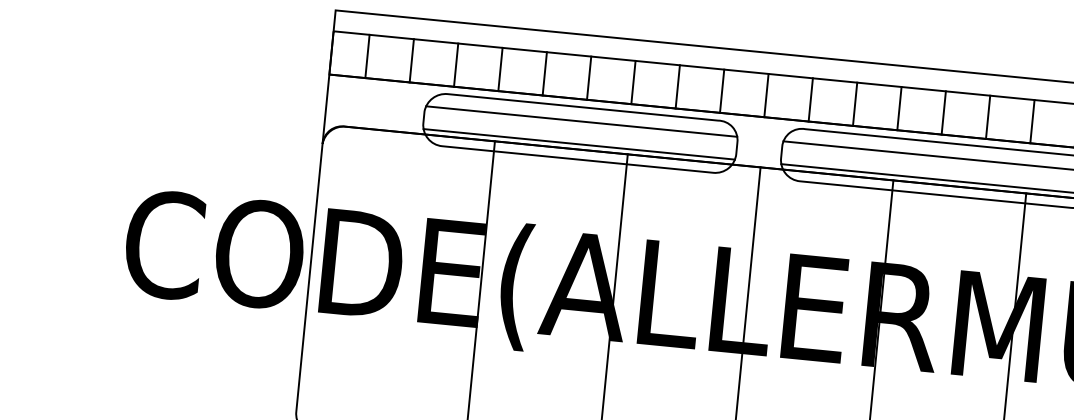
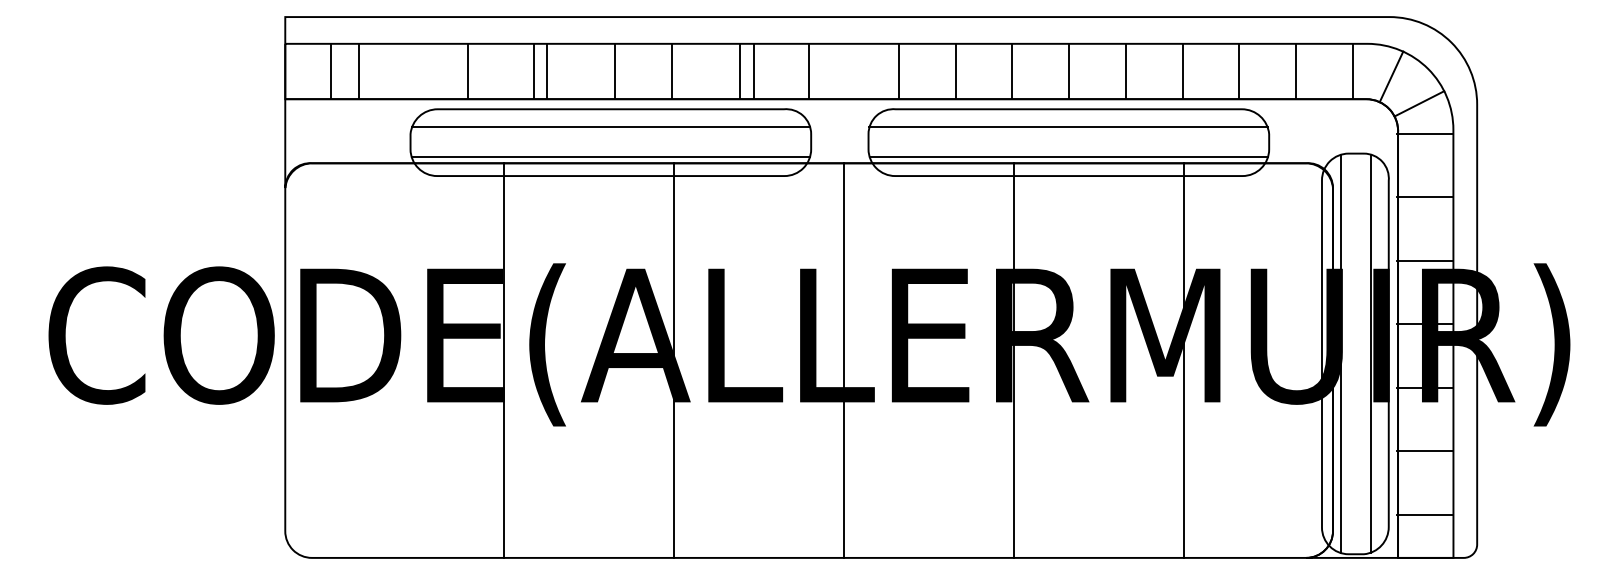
line: (412, 60) -> (359, 71), moved
line: (455, 65) -> (467, 71), moved
line: (500, 69) -> (546, 71), moved
line: (544, 73) -> (534, 71), moved
line: (677, 86) -> (753, 71), moved
line: (722, 91) -> (740, 71), moved
line: (766, 95) -> (809, 71), moved

